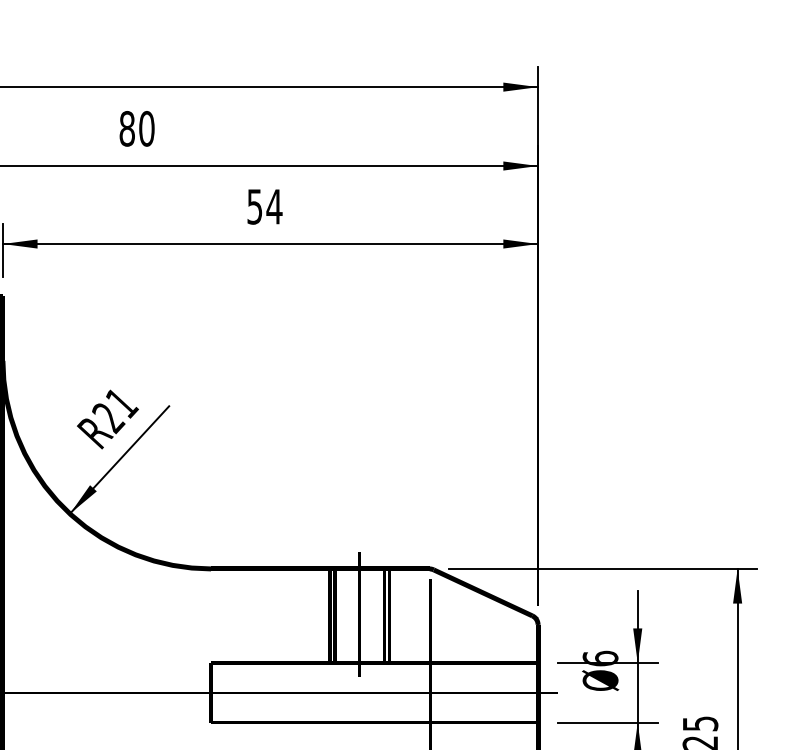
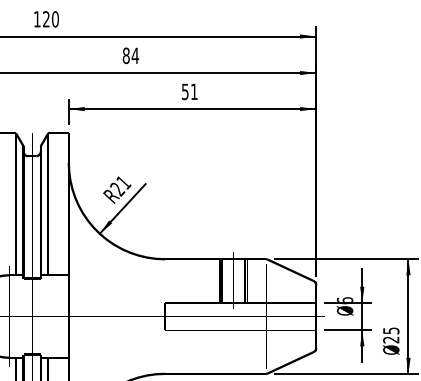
text: (147, 128) -> (135, 55), 80 -> 84
text: (274, 206) -> (194, 91), 54 -> 51

